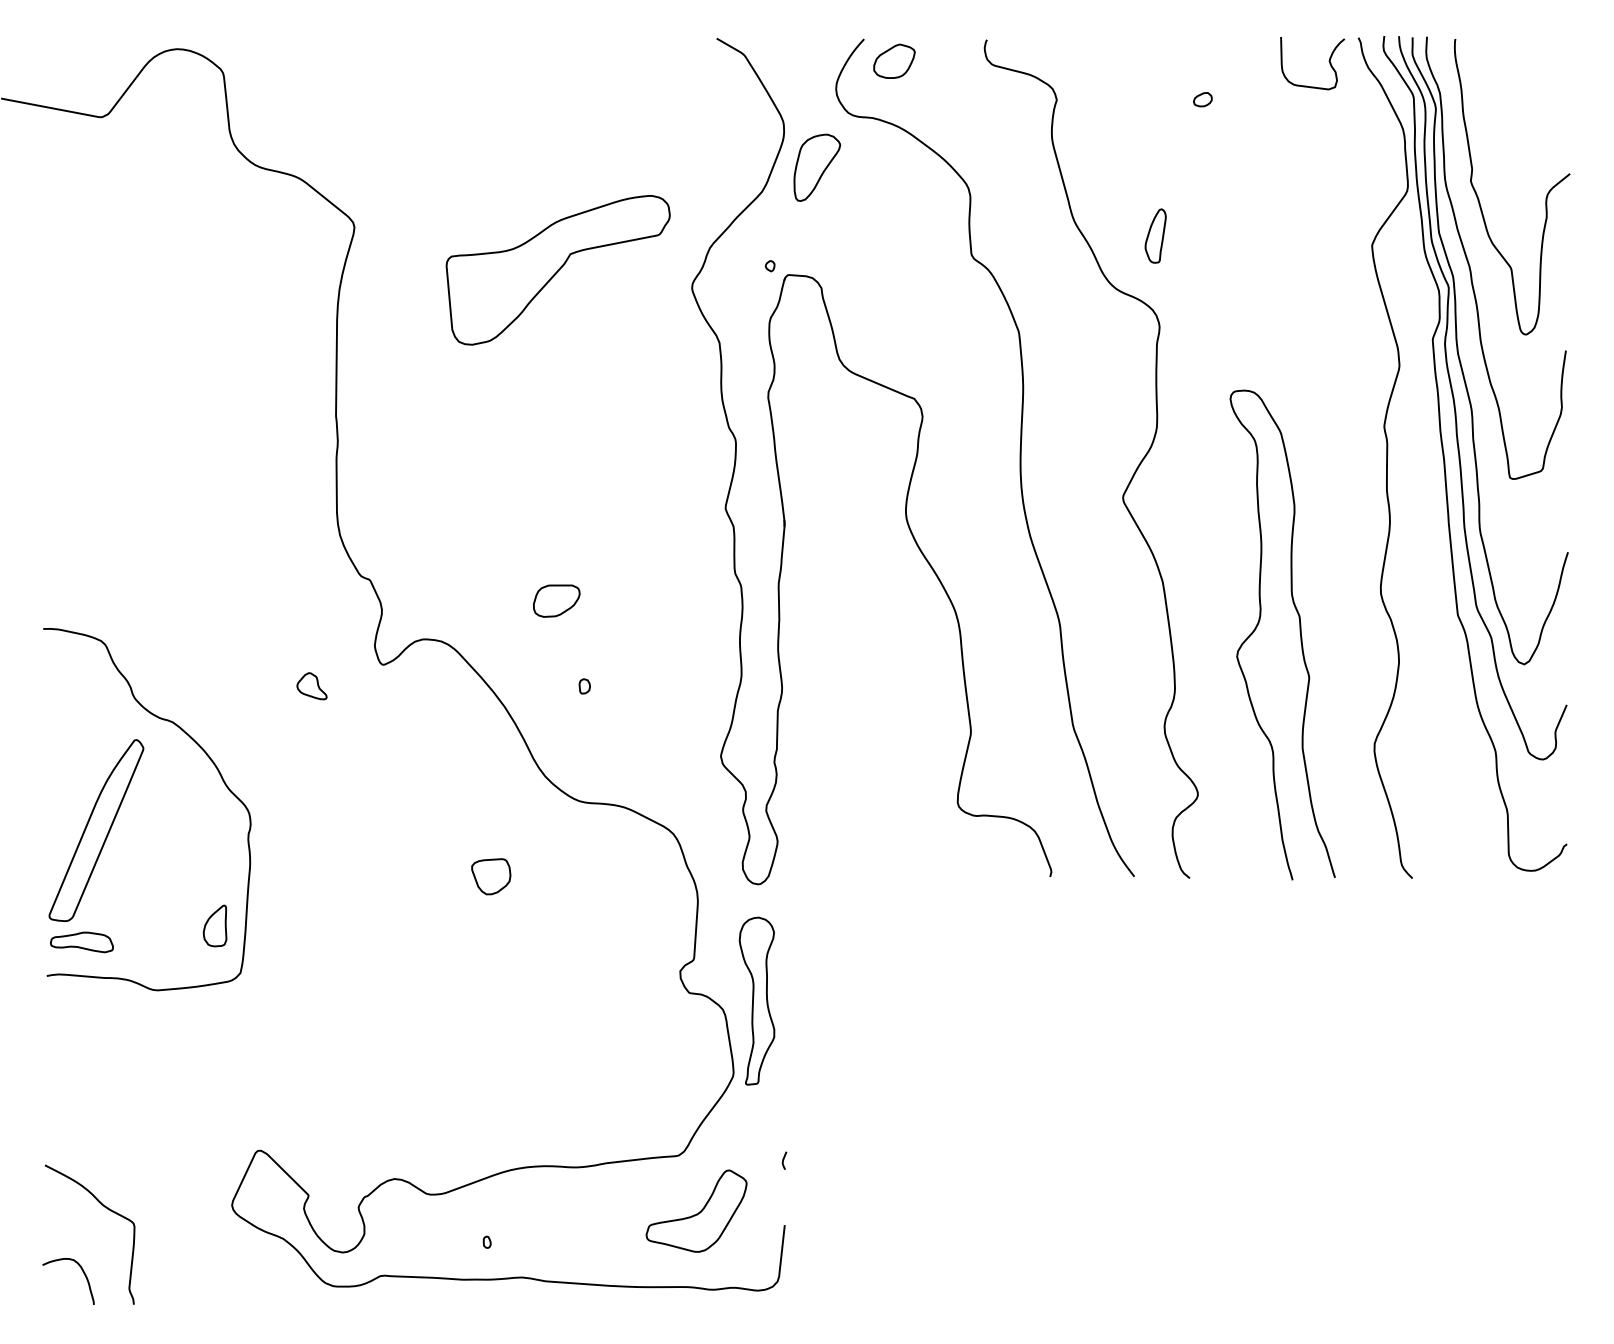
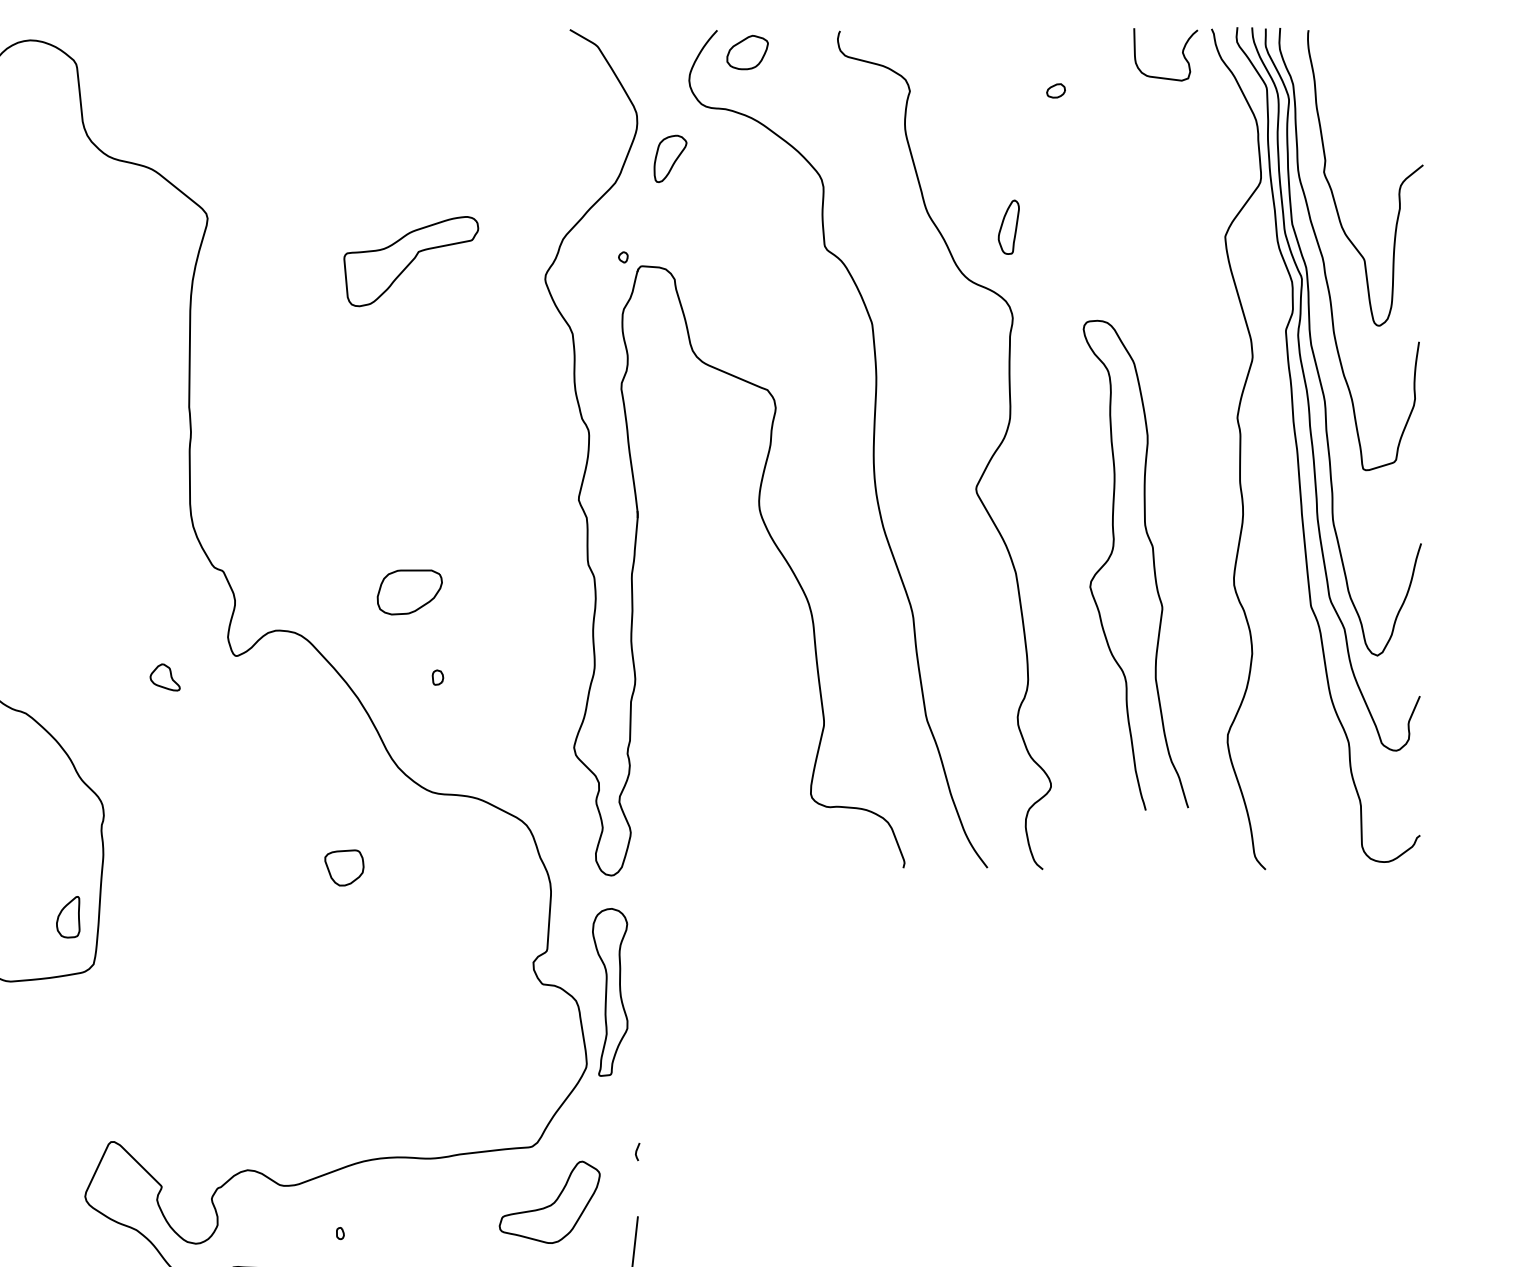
part: (817, 167) -> (670, 158), size x0.7
part: (557, 270) -> (410, 261), size x0.6
part: (556, 600) -> (409, 591), size x1.4
curve: (1299, 631) -> (1152, 561), moved

